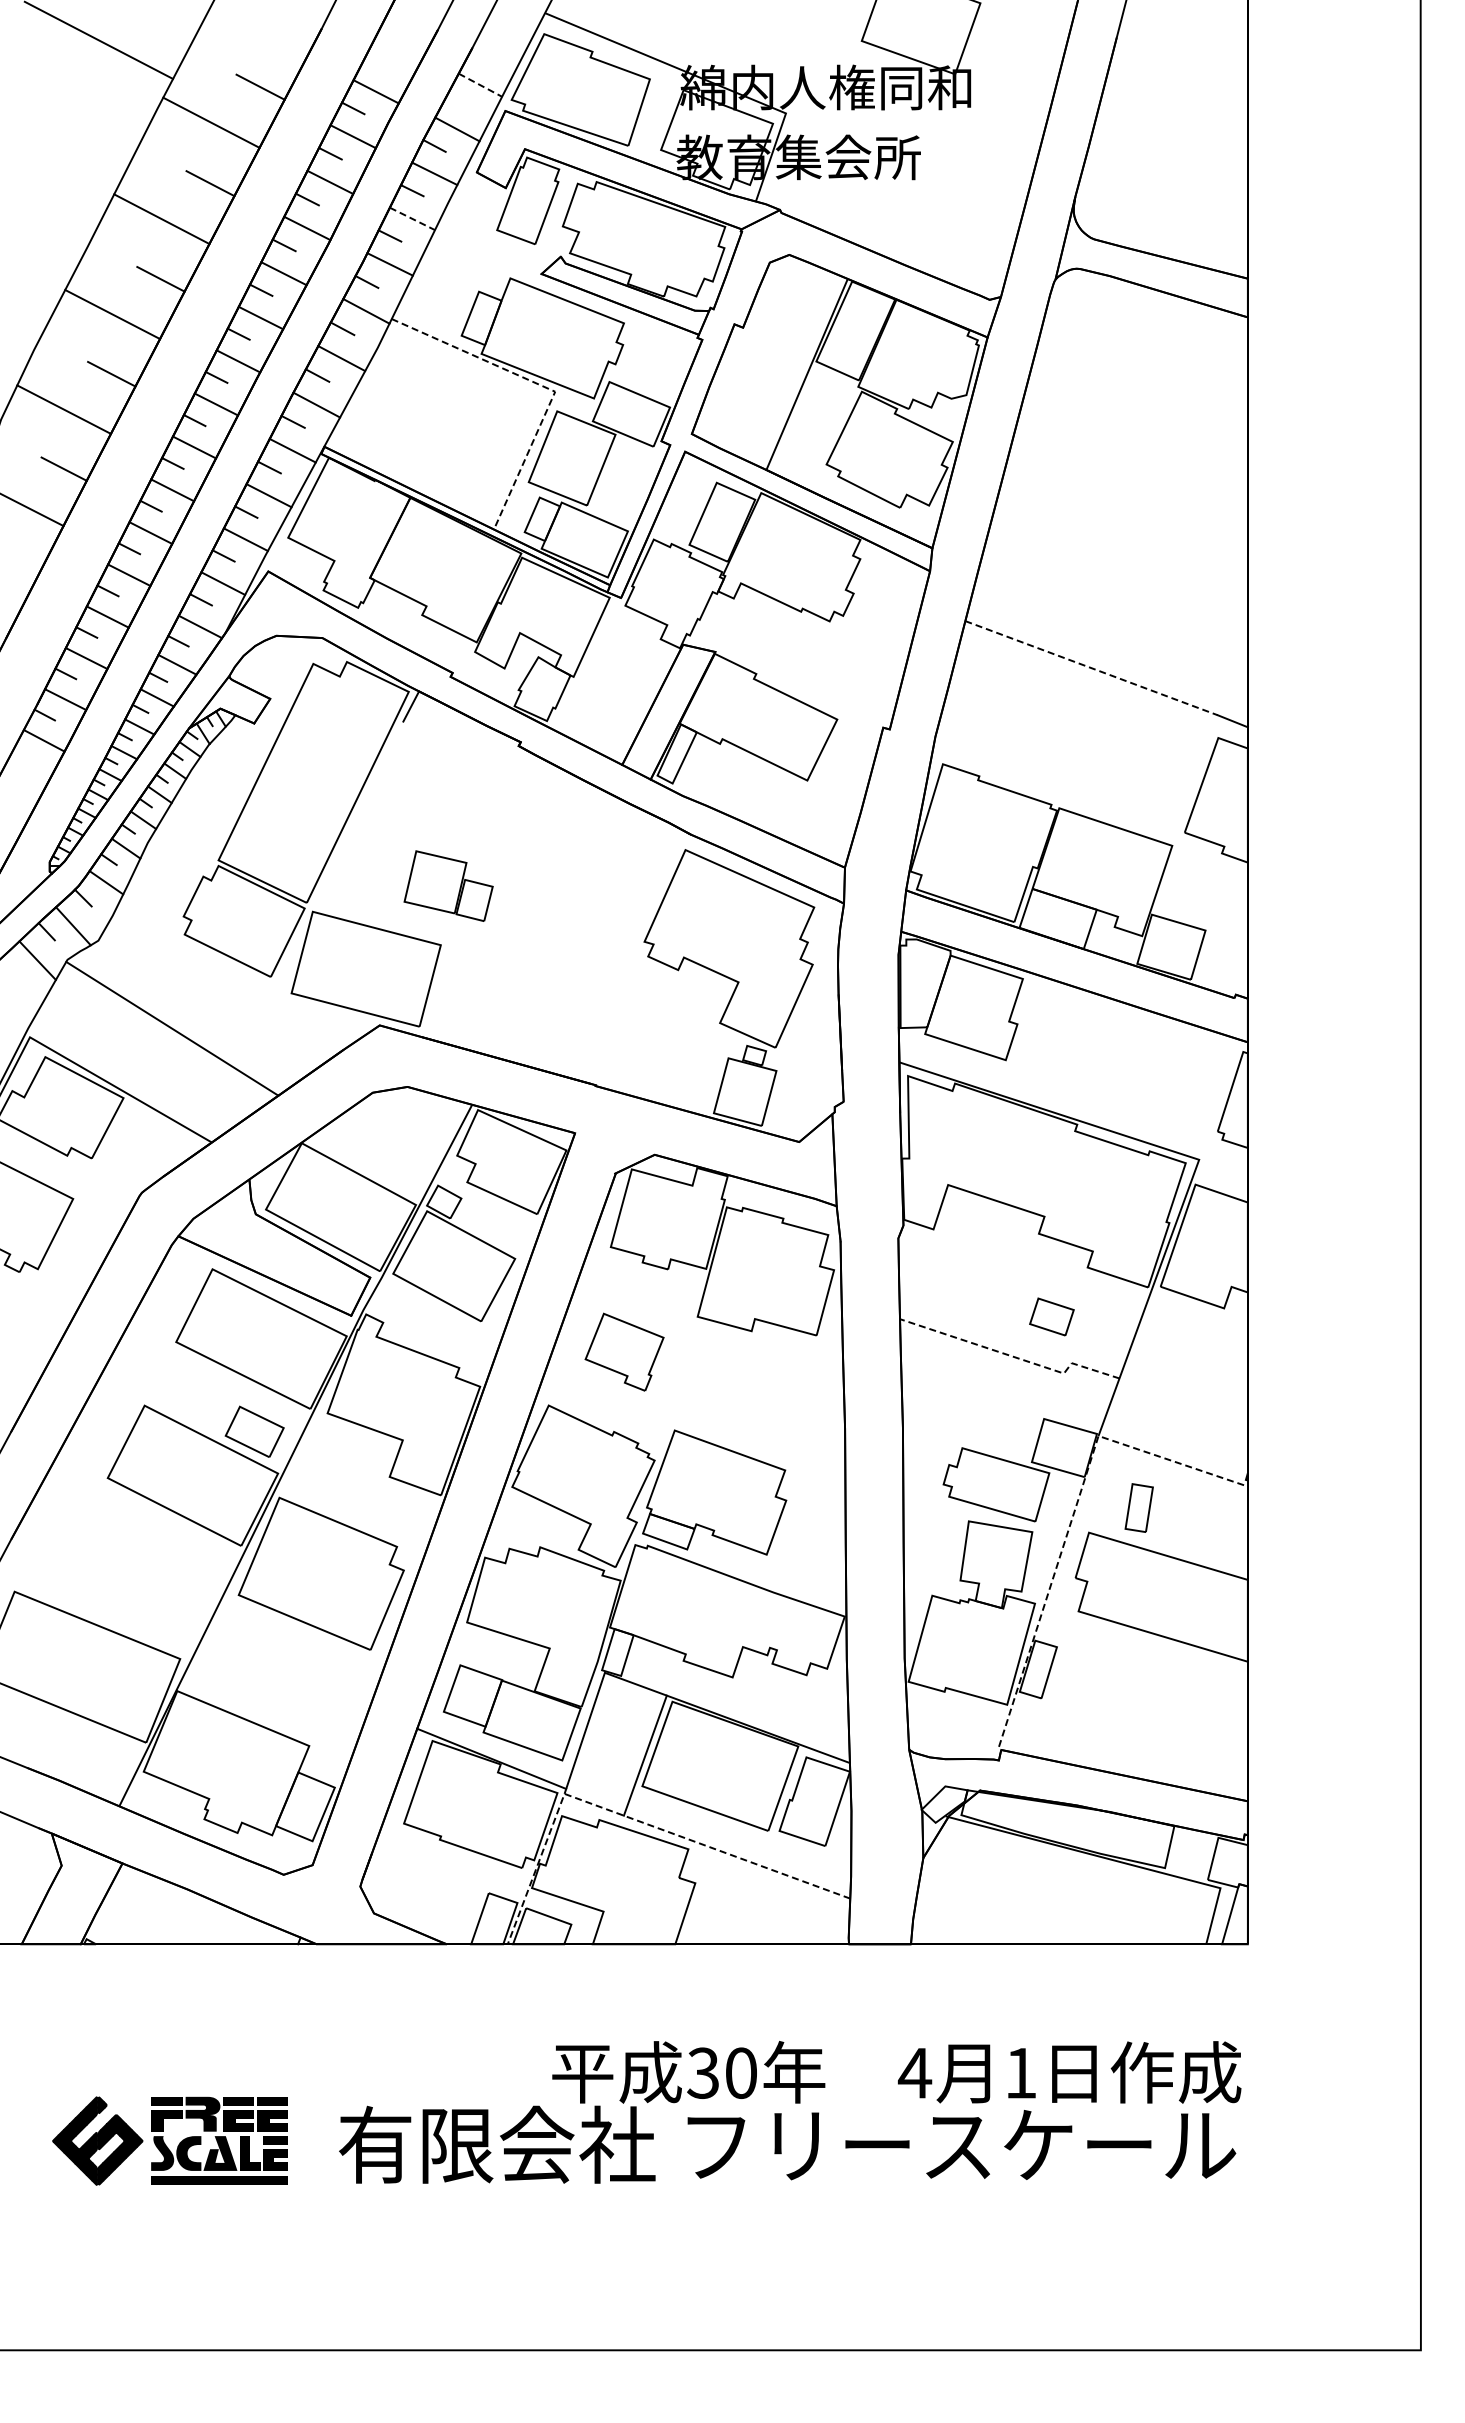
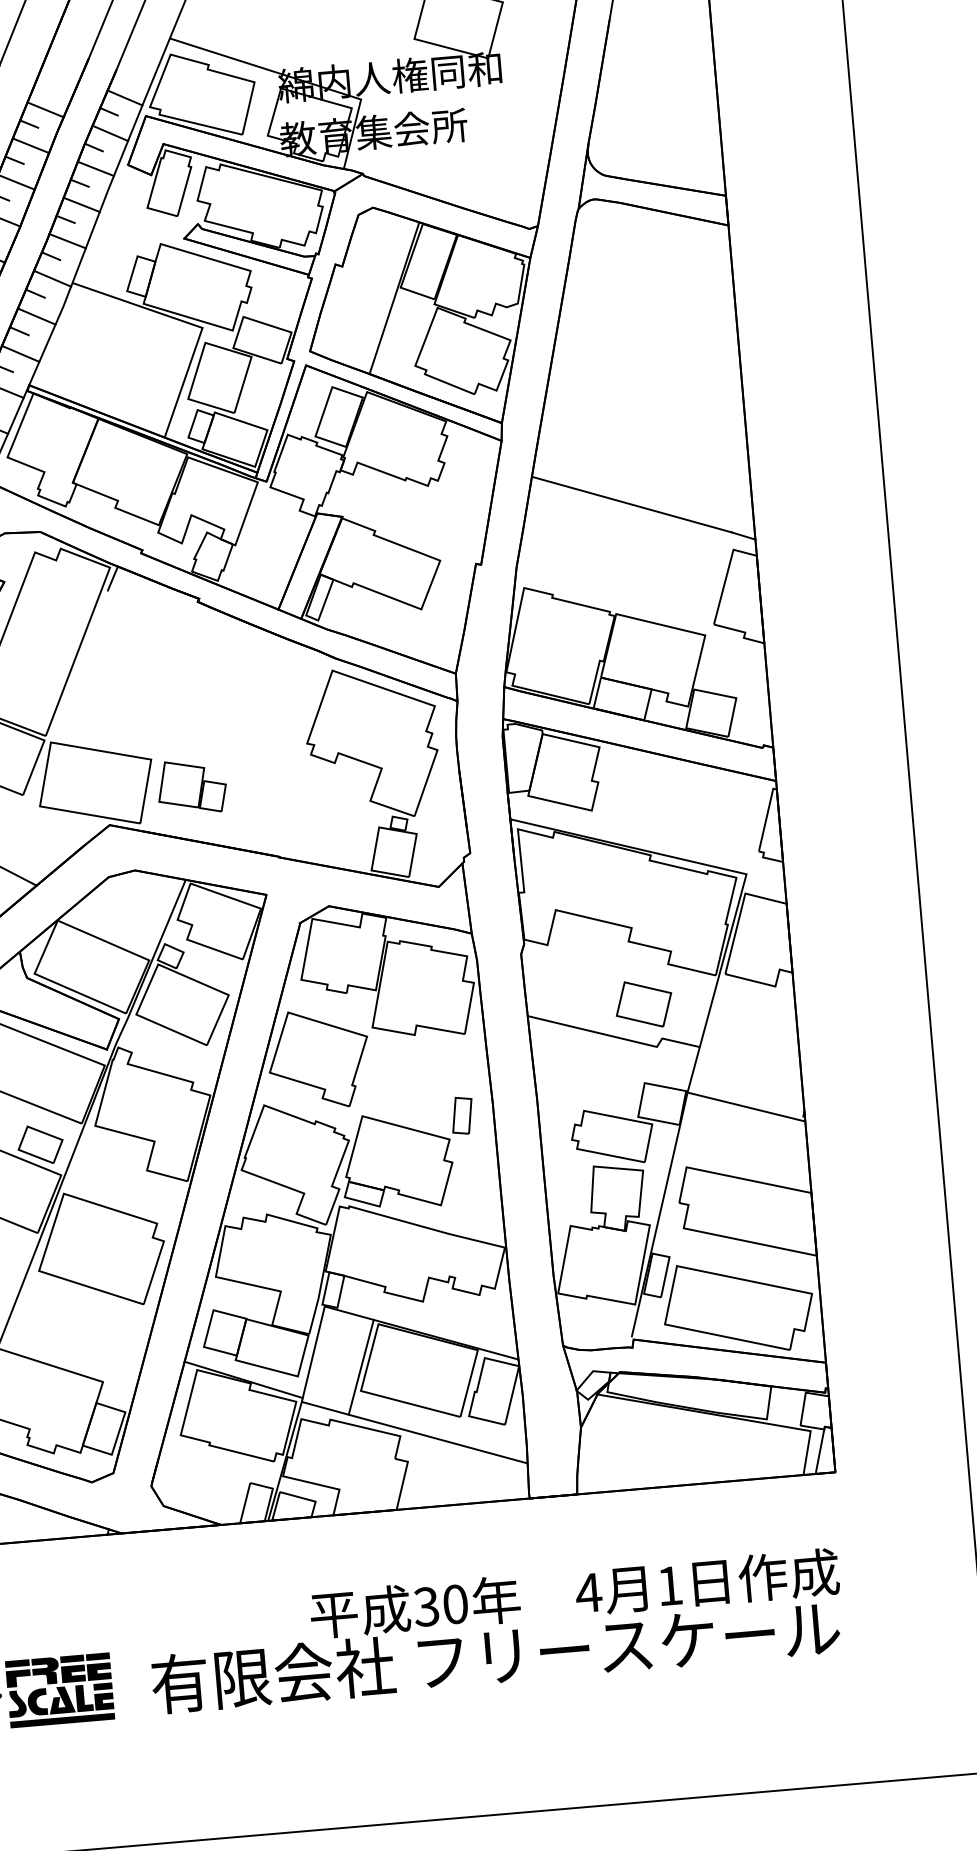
line: (480, 85) -> (125, 98), dashed -> solid
line: (458, 101) -> (109, 111), added
line: (412, 219) -> (81, 205), dashed -> solid
line: (543, 386) -> (193, 324), dashed -> solid
line: (1091, 668) -> (631, 504), dashed -> solid
part: (448, 885) -> (191, 786), moved
part: (1051, 1316) -> (643, 1004), size x1.67
part: (624, 1352) -> (318, 1059), size x1.67
line: (1012, 1356) -> (616, 1037), dashed -> solid
part: (1138, 1507) -> (461, 1115), moved
line: (1073, 1514) -> (673, 1154), dashed -> solid
part: (1140, 1719) -> (738, 1307), added
line: (630, 1818) -> (353, 1416), dashed -> solid

